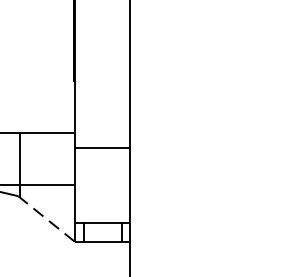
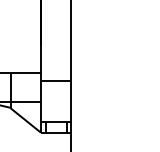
line: (46, 219) -> (25, 120), dashed -> solid

